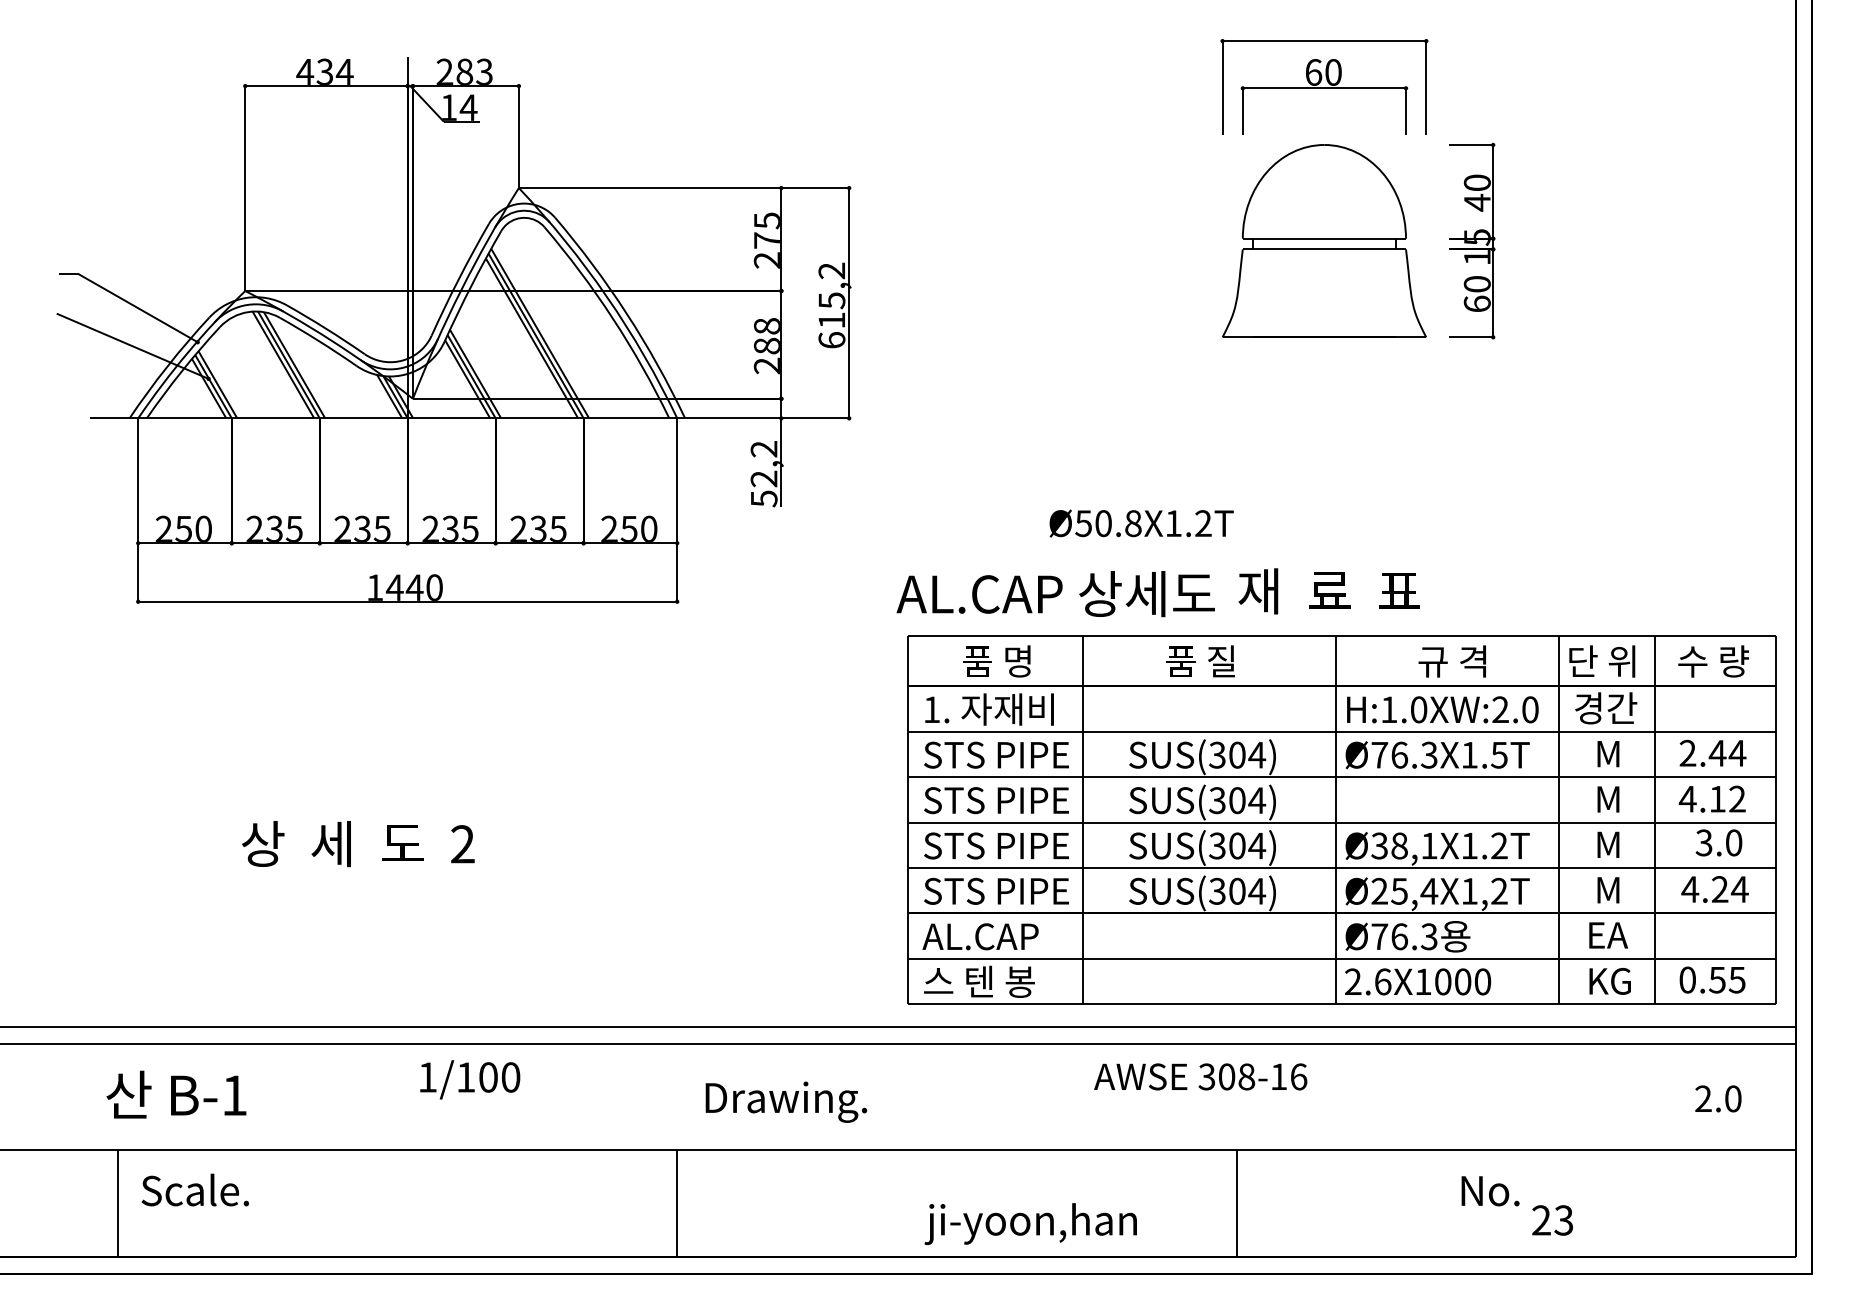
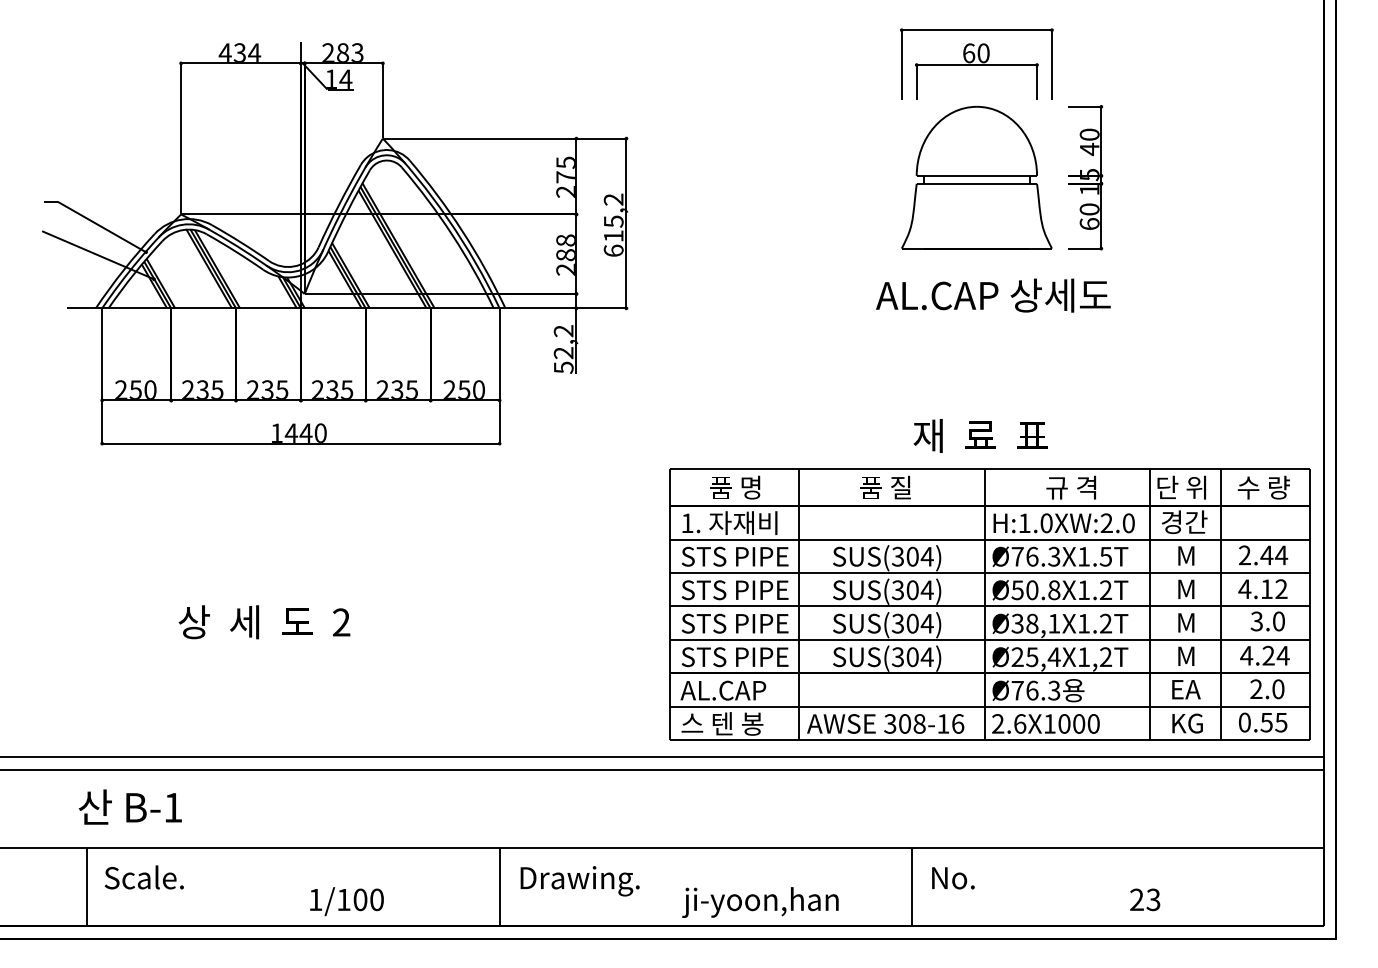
text: (1141, 523) -> (1060, 590), moved
text: (1055, 594) -> (993, 295), moved
text: (1200, 1076) -> (885, 723), moved
text: (470, 1079) -> (347, 901), moved
text: (1718, 1098) -> (1267, 688), moved
text: (786, 1101) -> (580, 880), moved
text: (1490, 1191) -> (953, 878), moved

